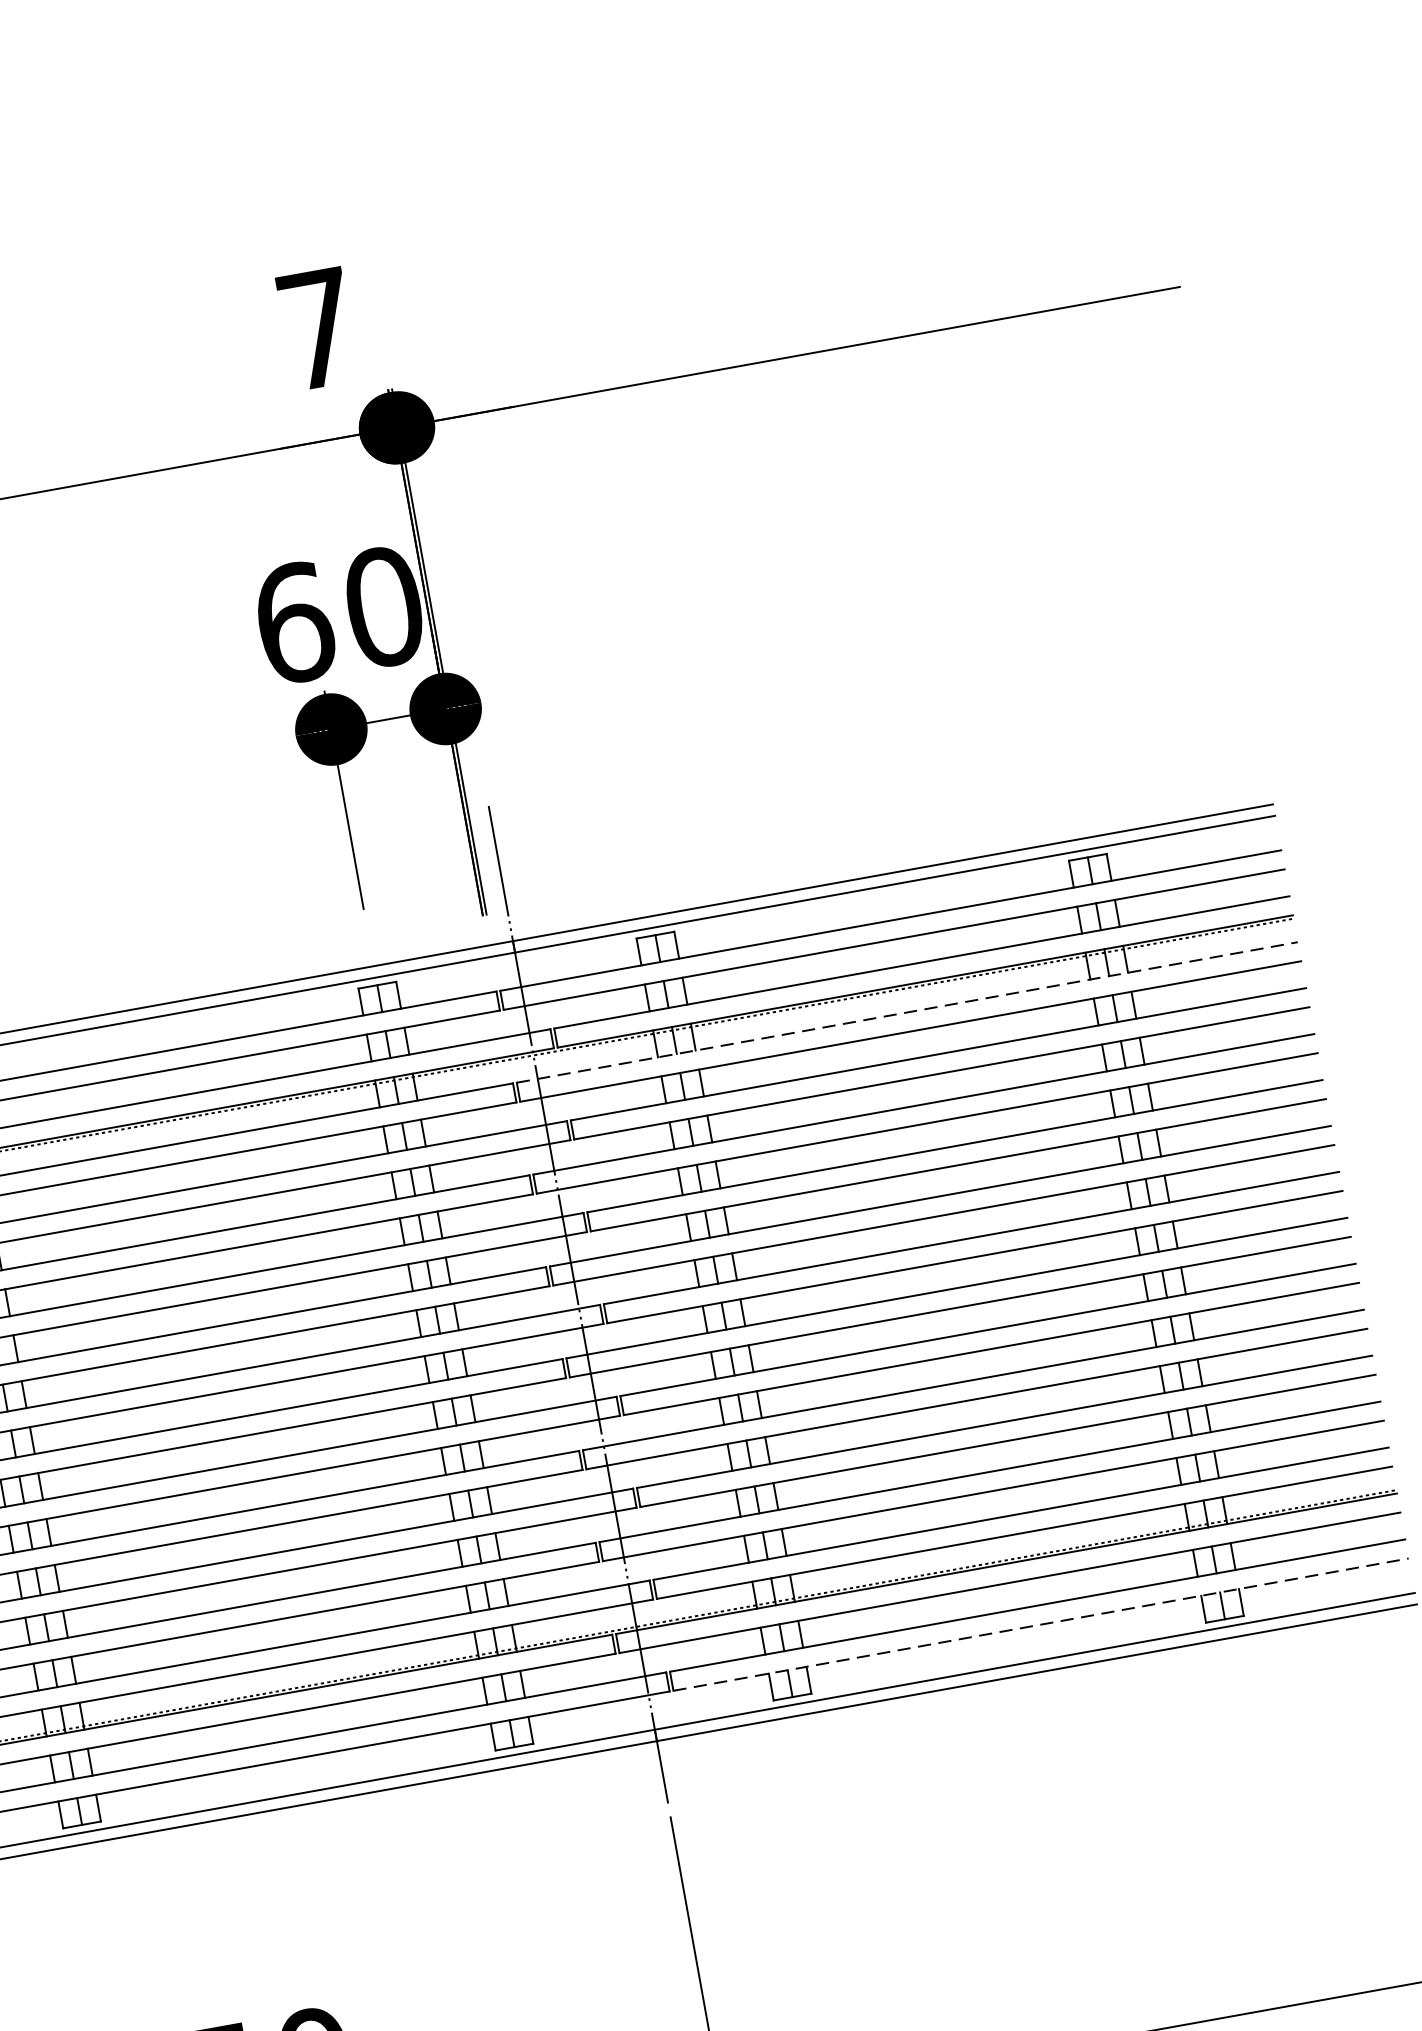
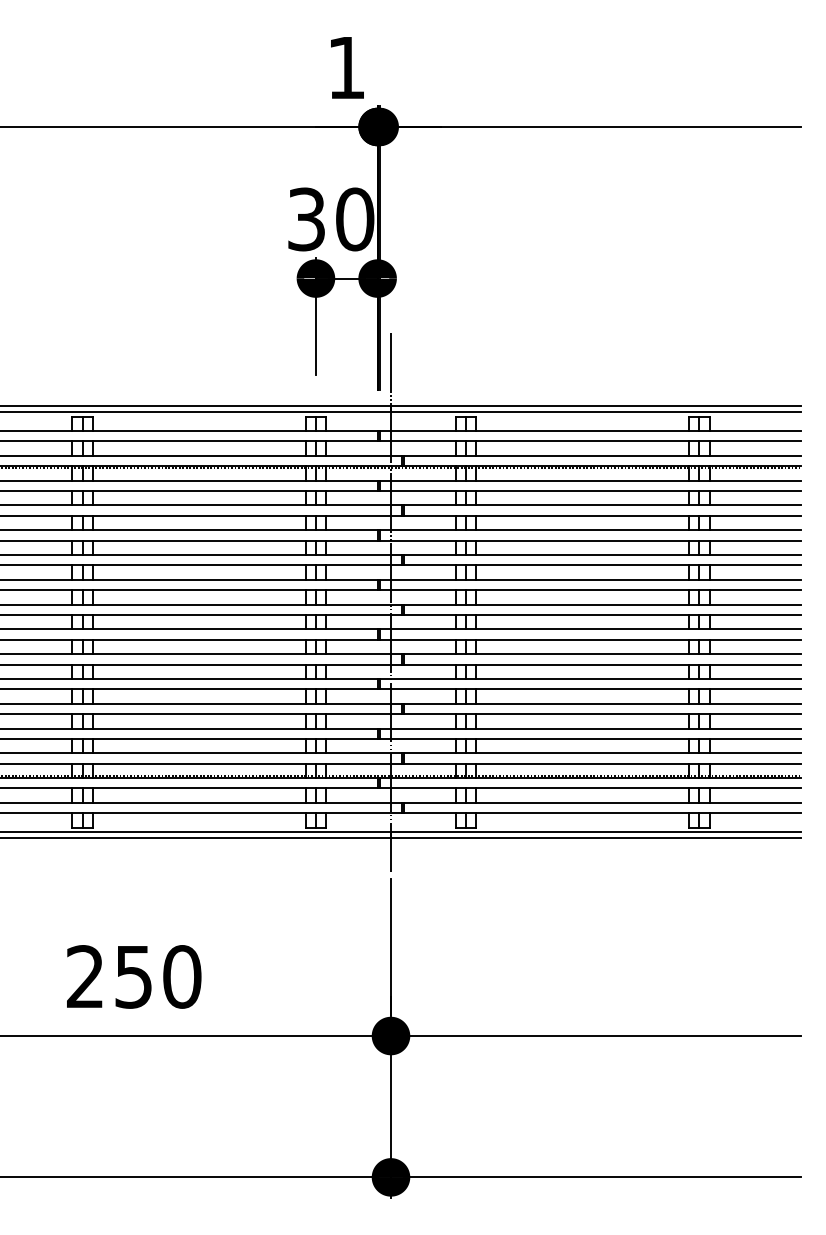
text: (317, 328) -> (346, 67), 7 -> 1
text: (296, 622) -> (307, 219), 60 -> 30
line: (907, 1012) -> (590, 480), dashed -> solid
line: (1042, 1624) -> (603, 813), dashed -> solid

